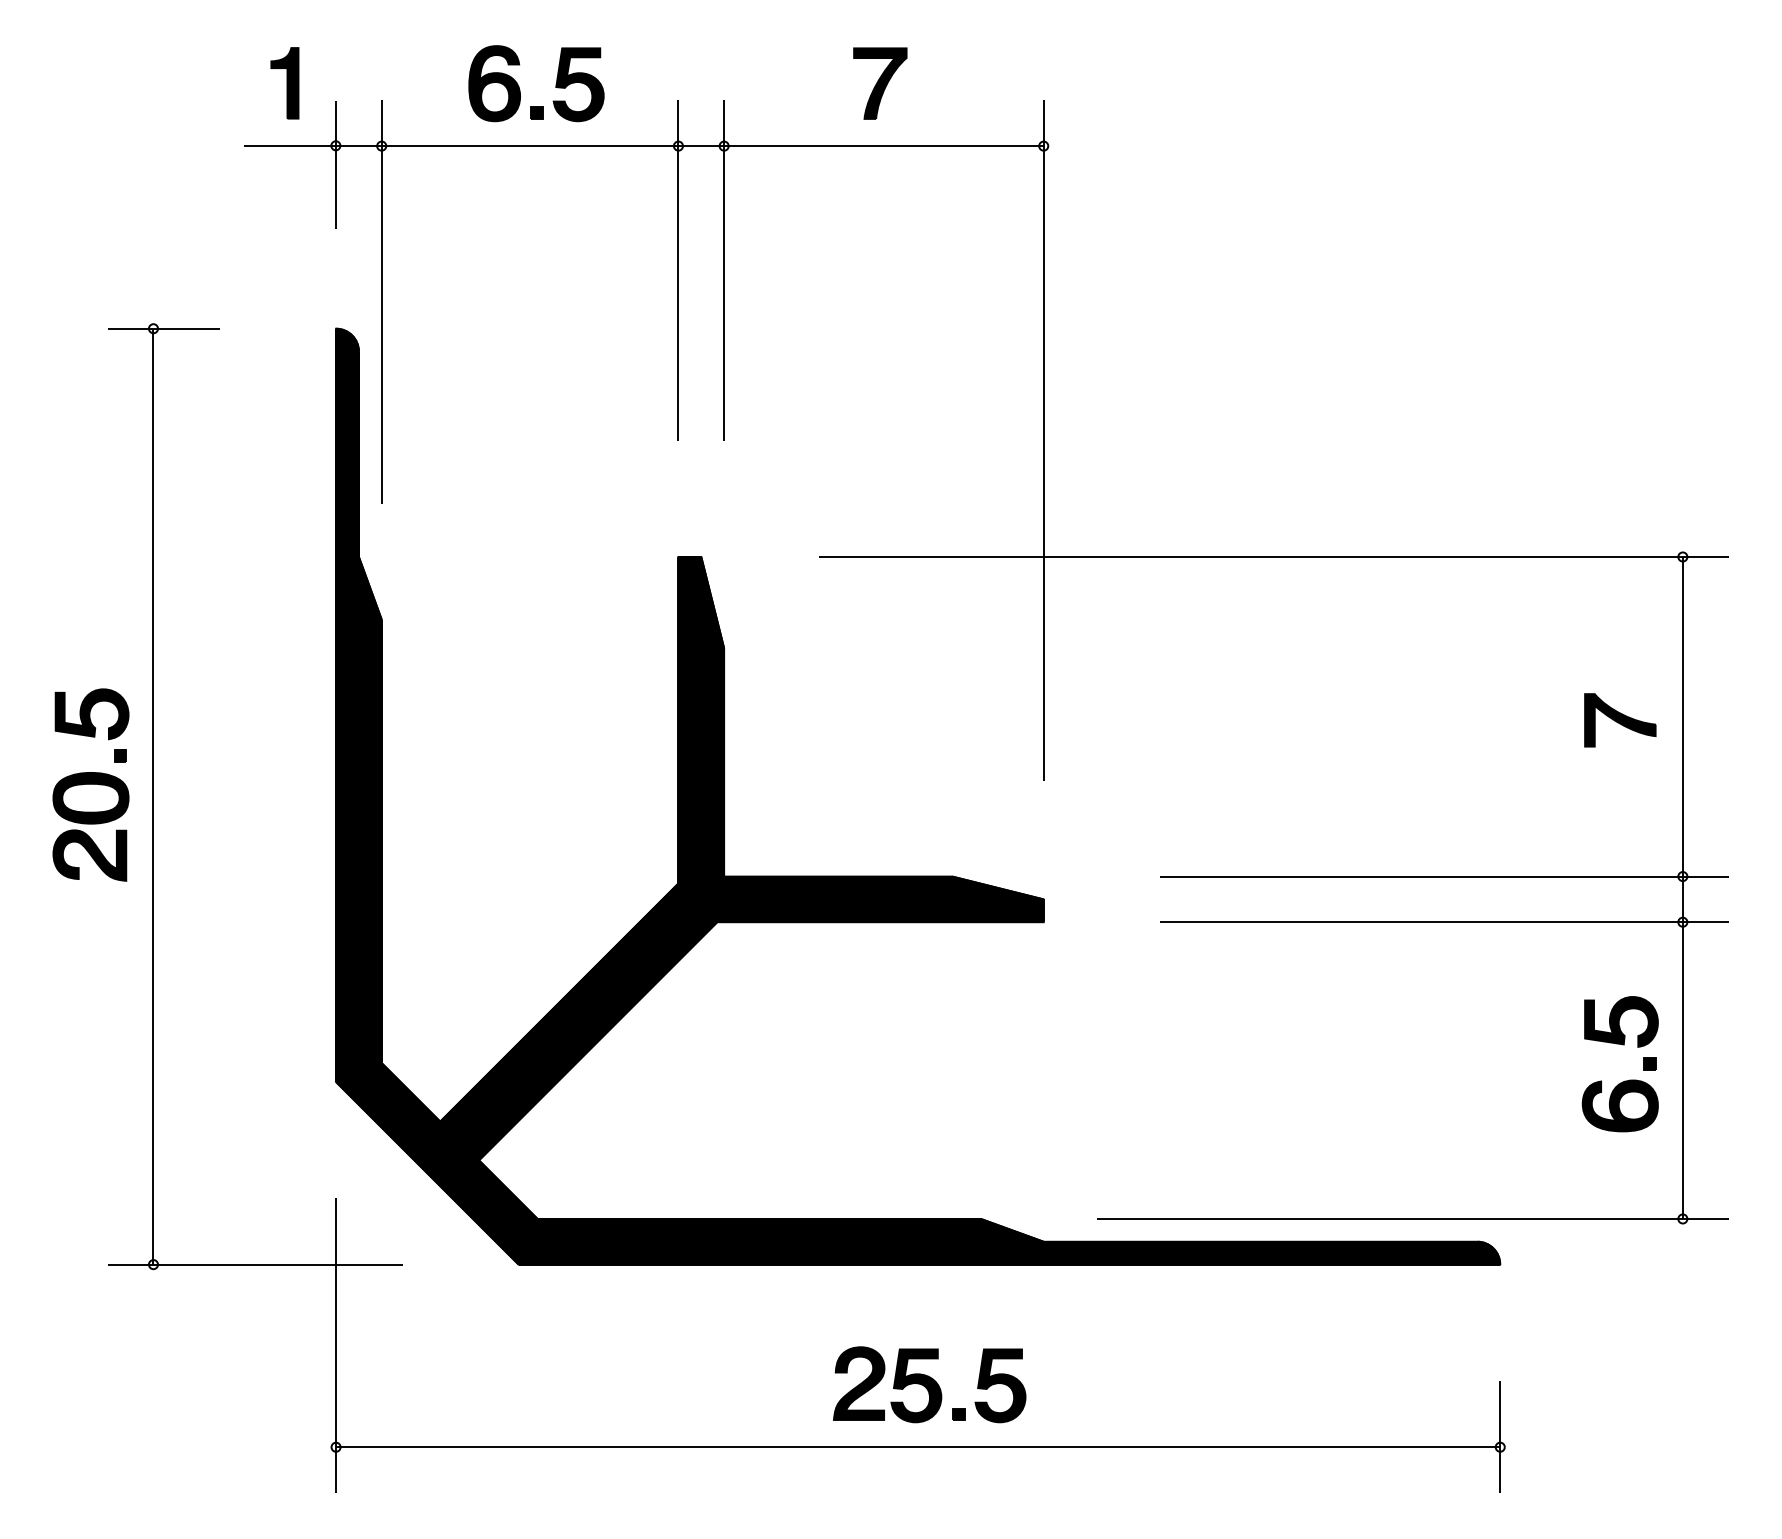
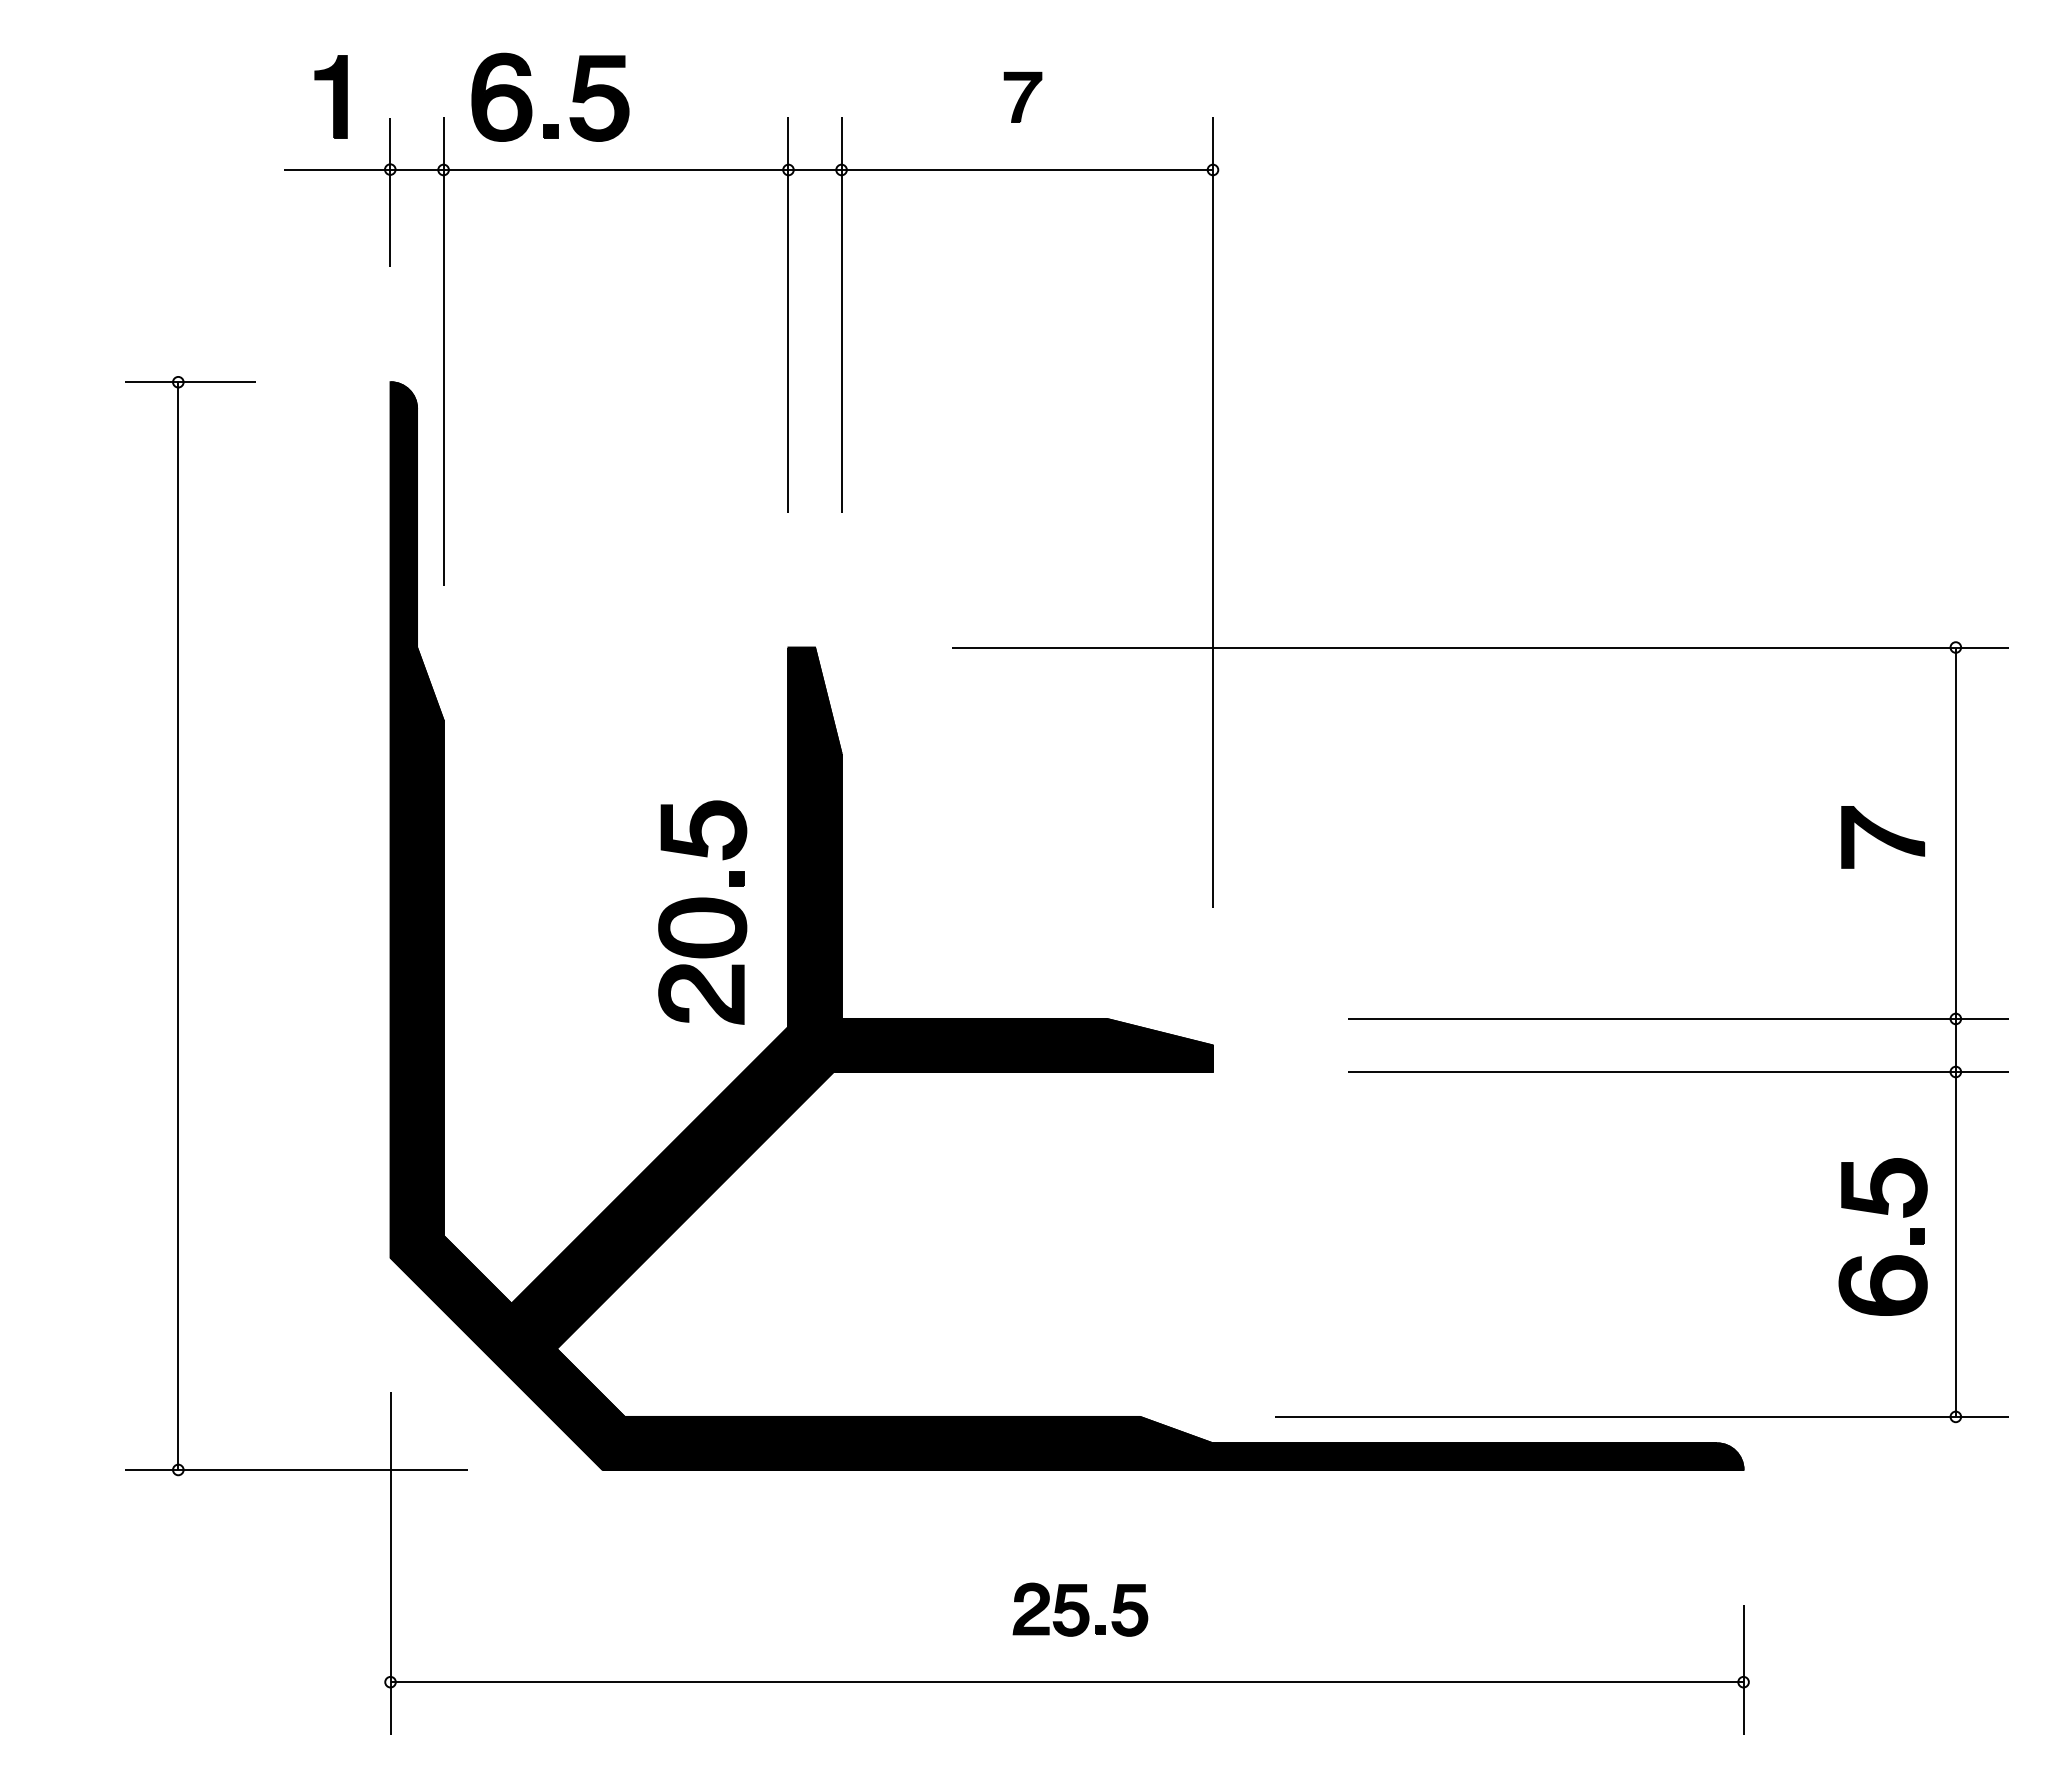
part: (879, 83) -> (1022, 97), size x0.6
part: (520, 88) -> (531, 103), moved
part: (90, 784) -> (702, 912), moved
part: (929, 1384) -> (1080, 1609), size x0.6

